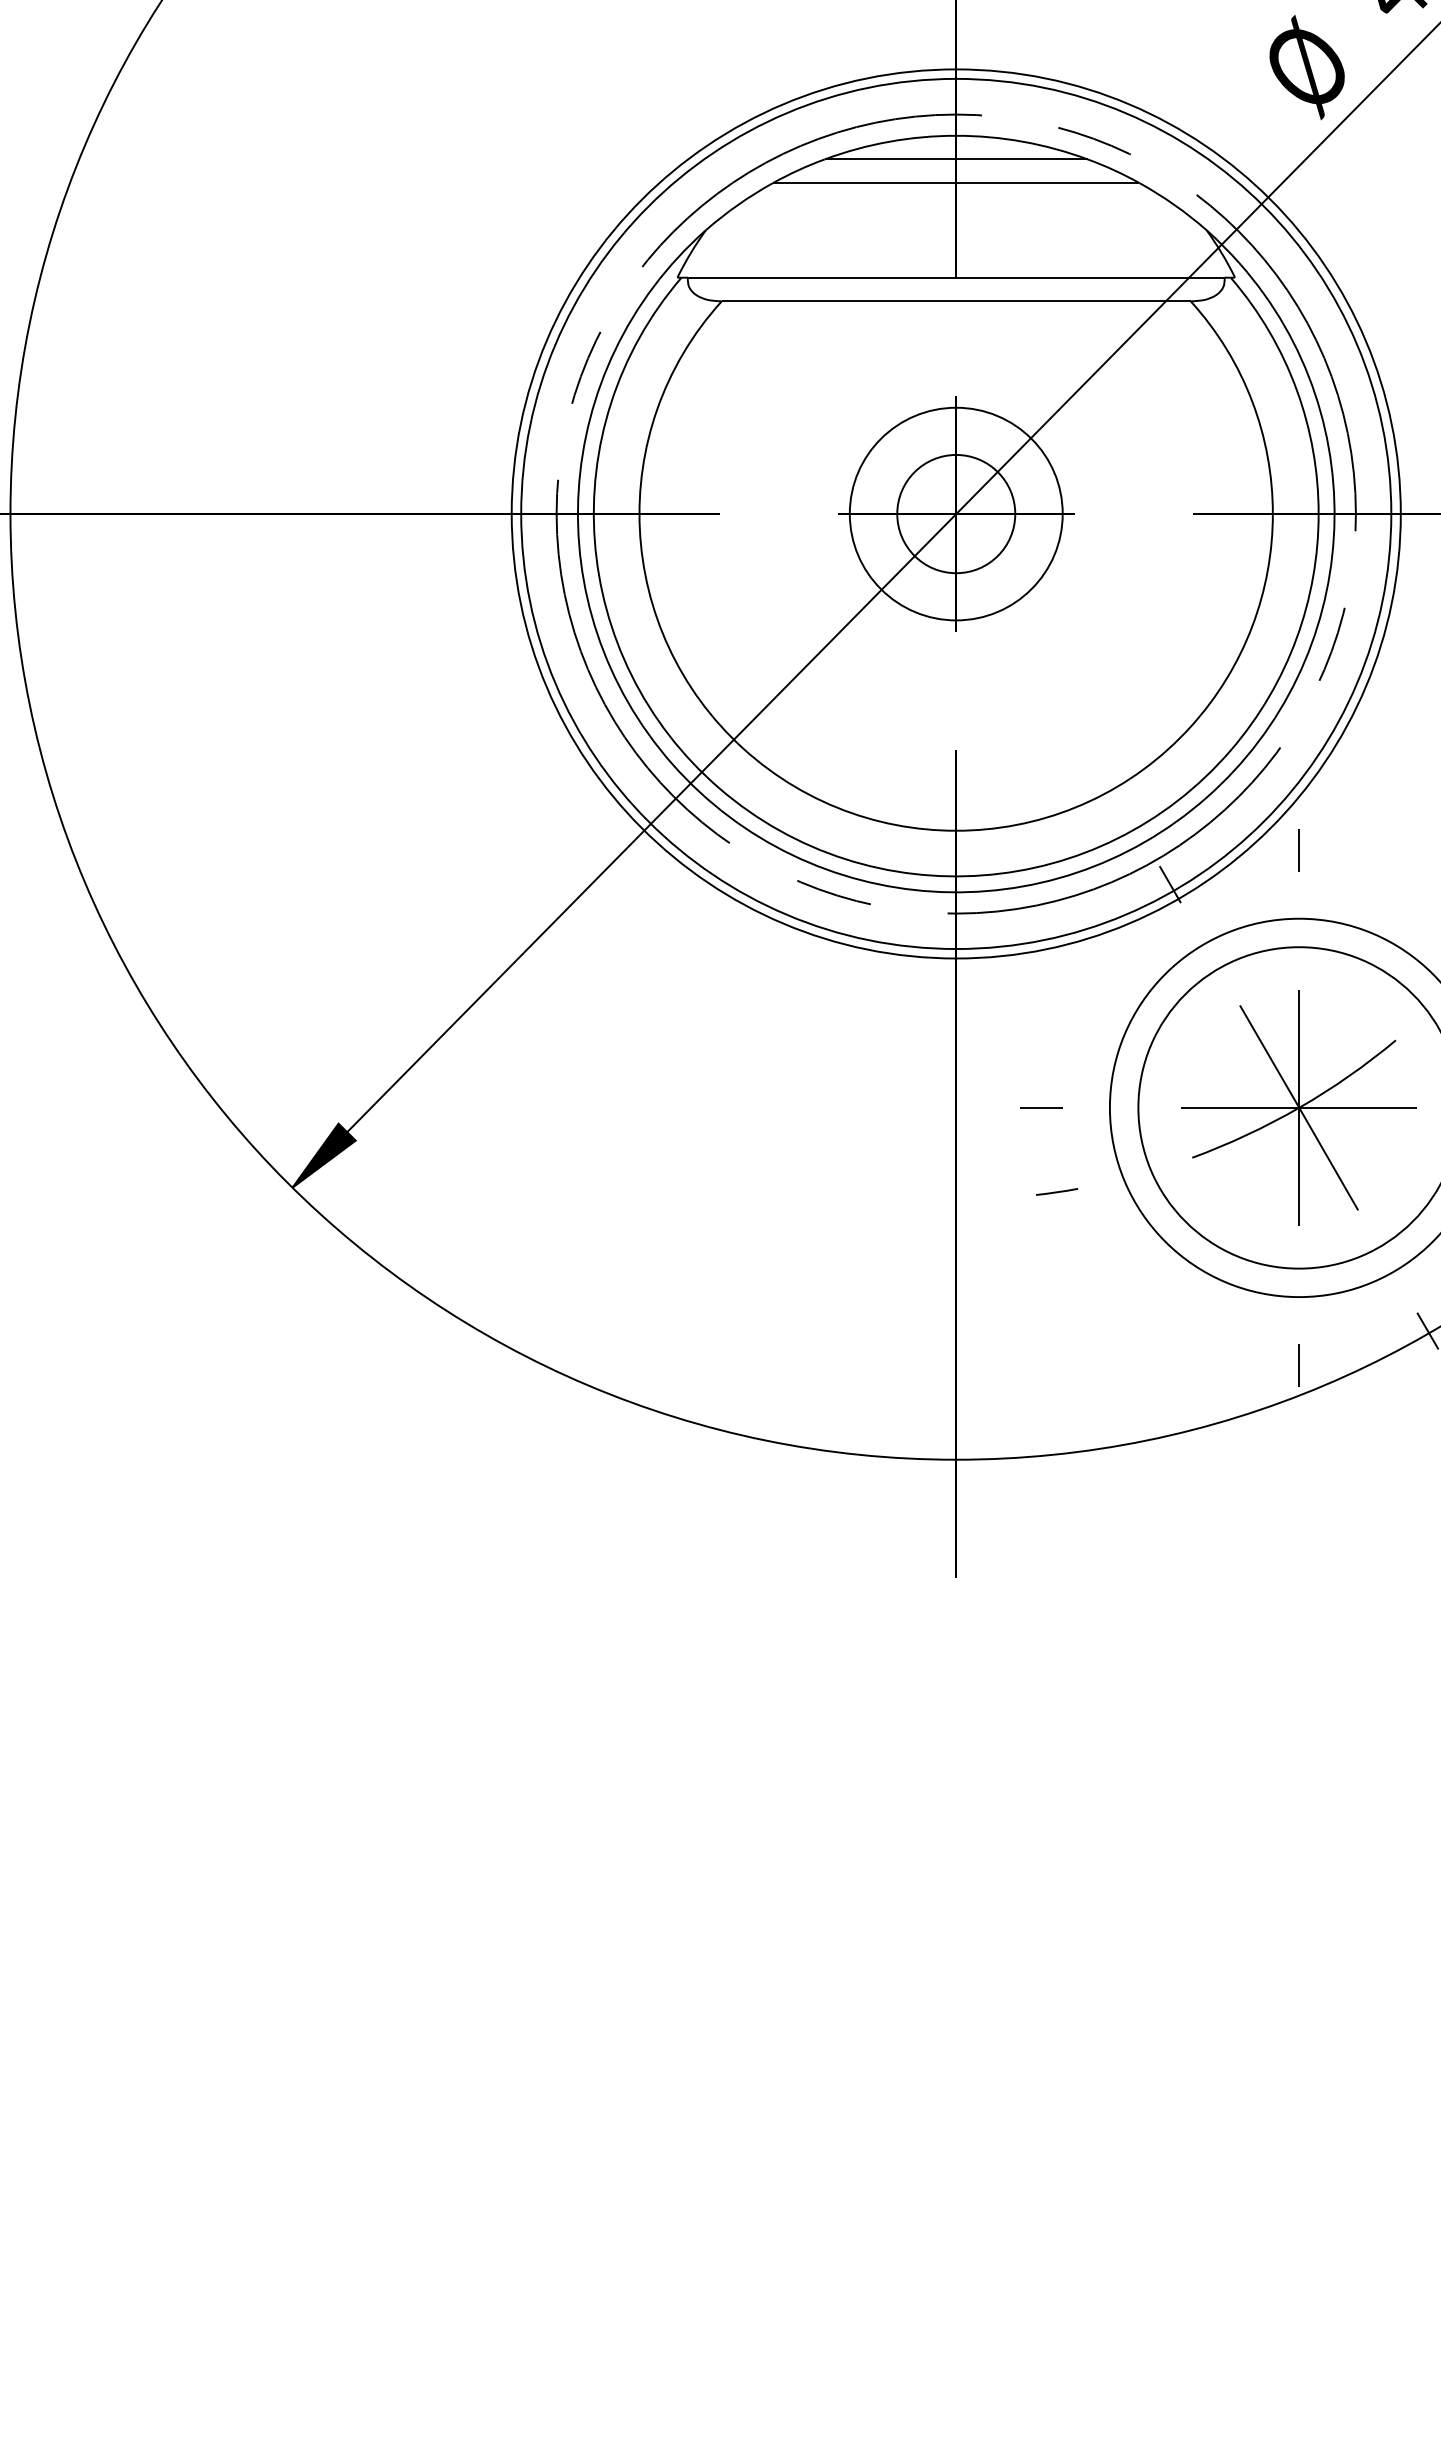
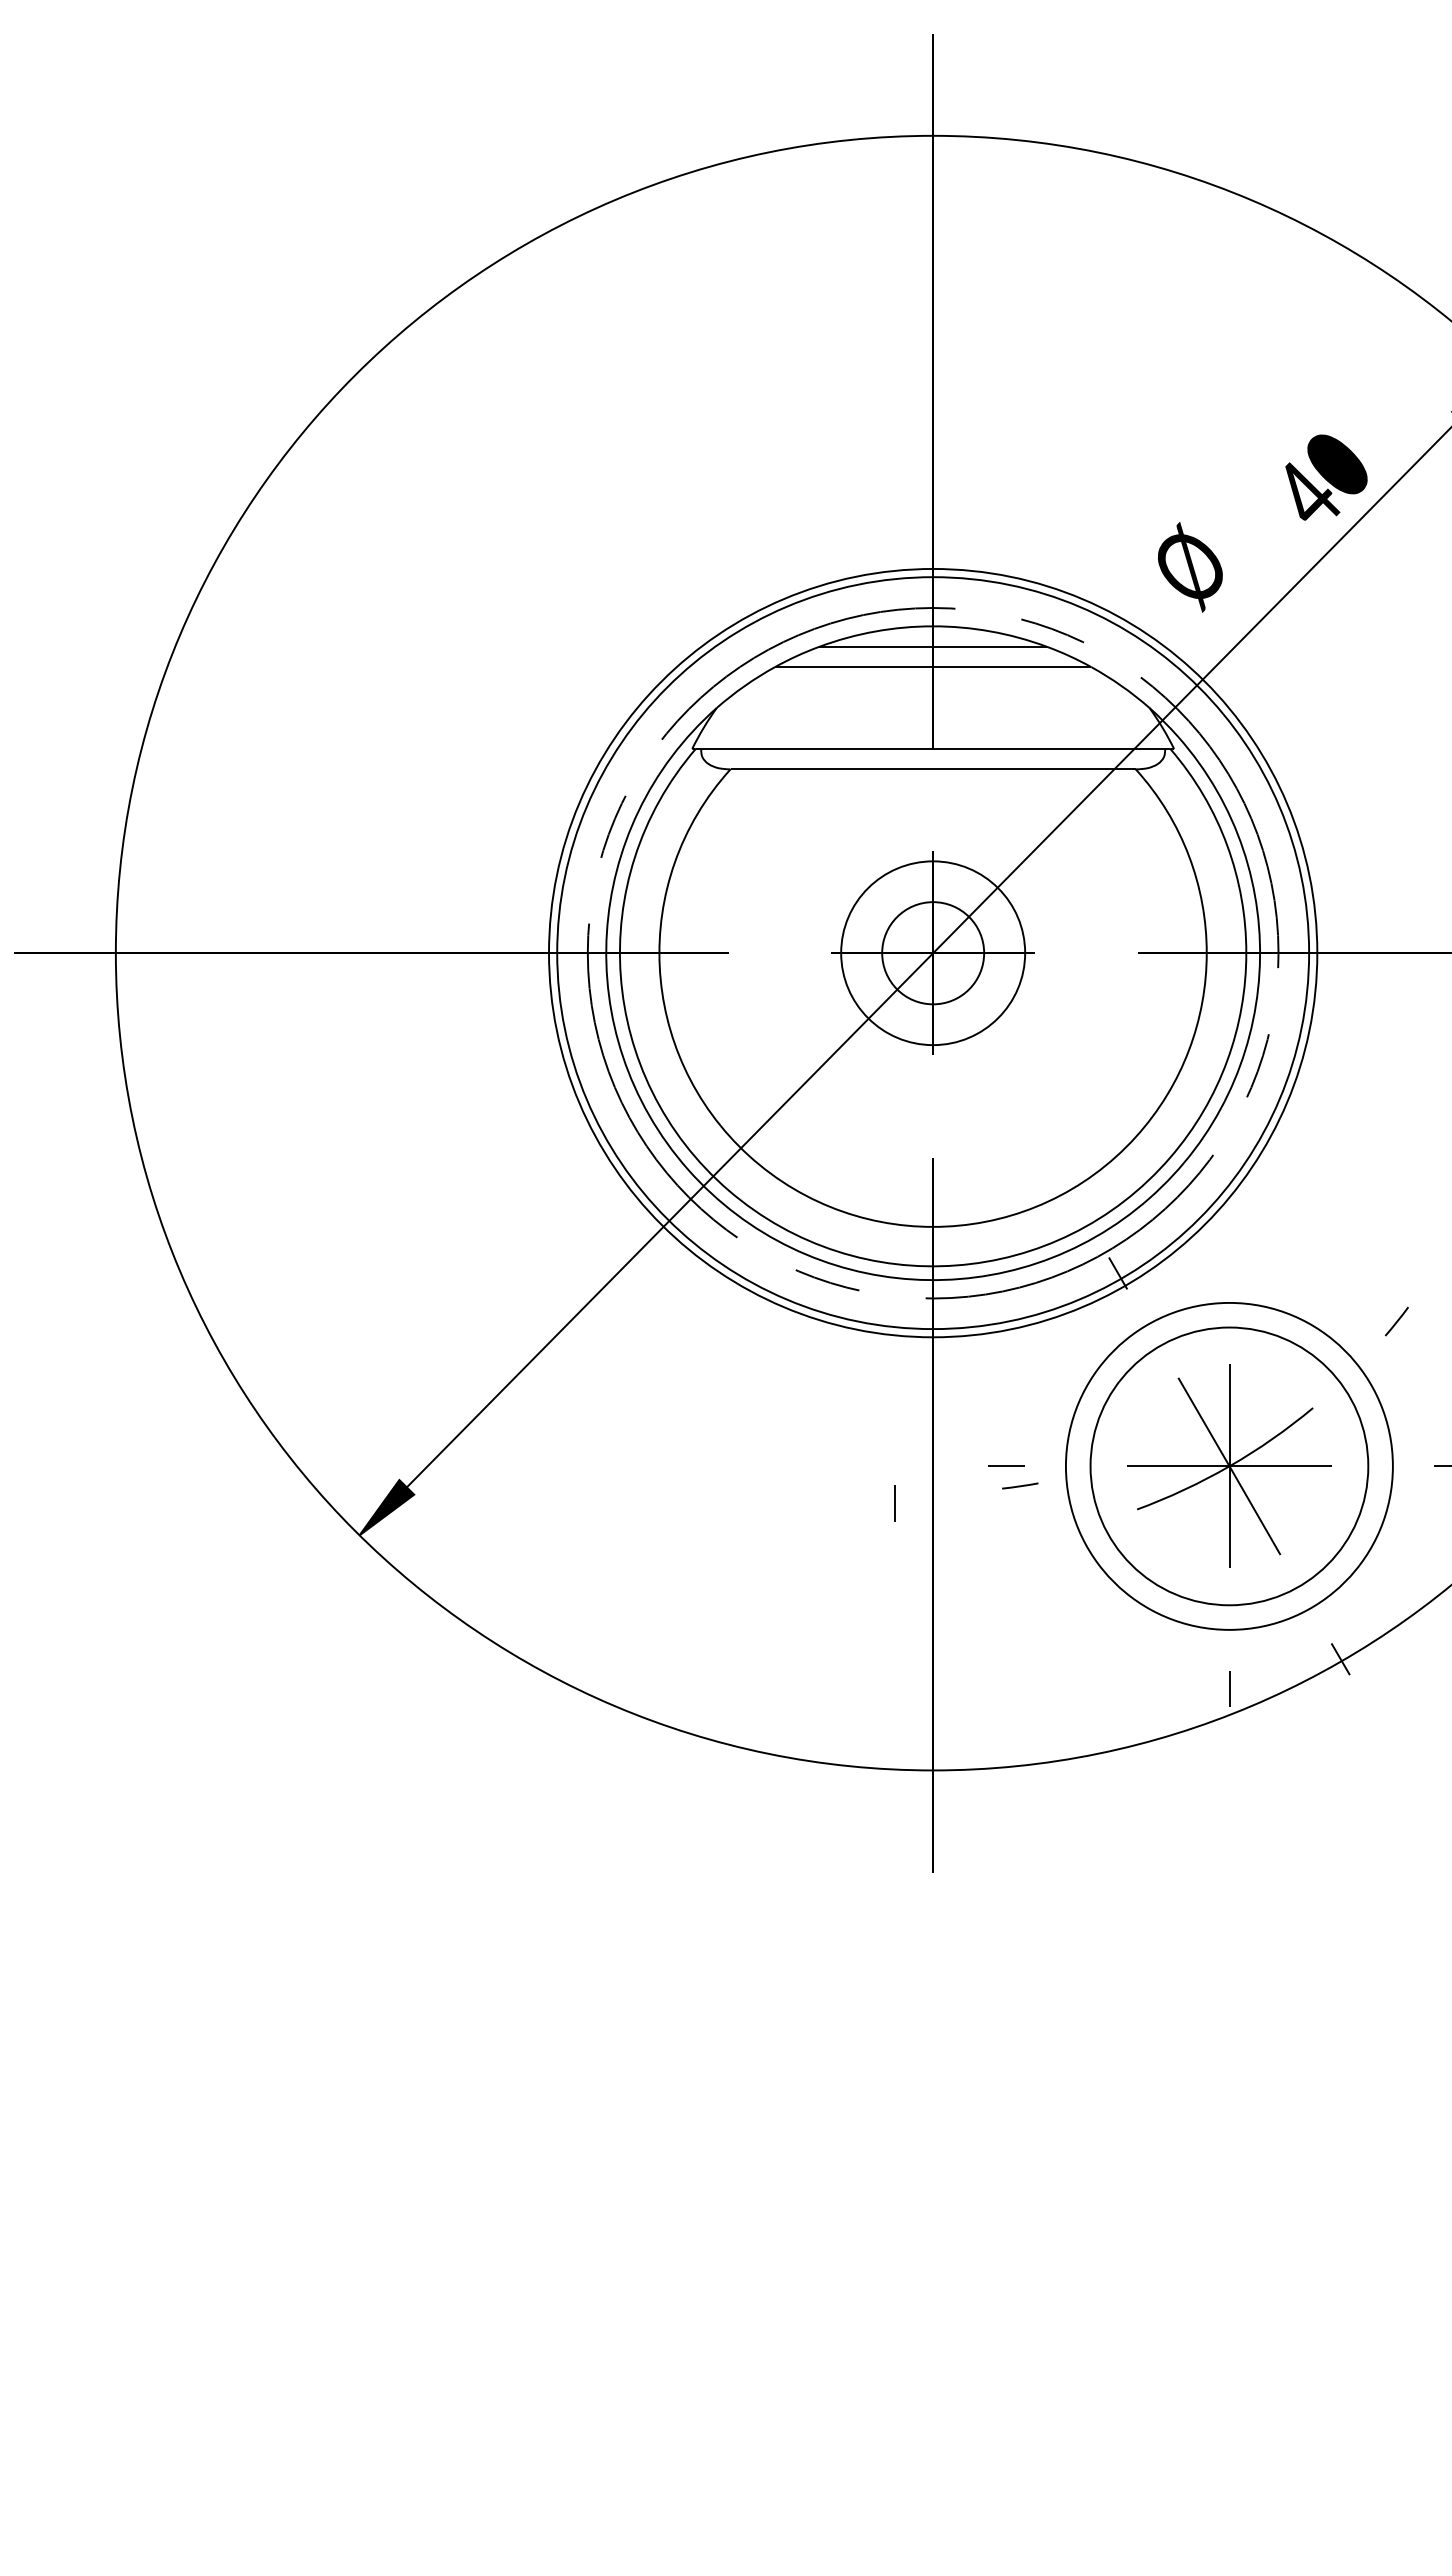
text: (1307, 67) -> (1190, 567), moved
line: (1299, 849) -> (894, 1503), moved
line: (1057, 1191) -> (1020, 1485), moved

